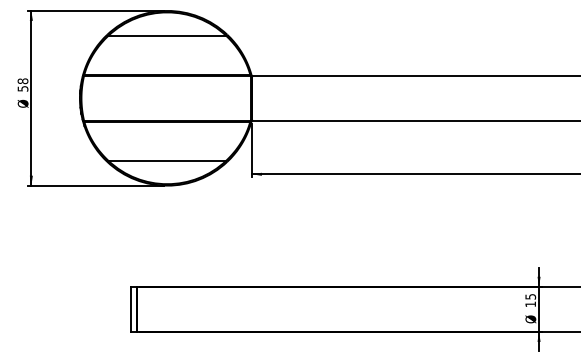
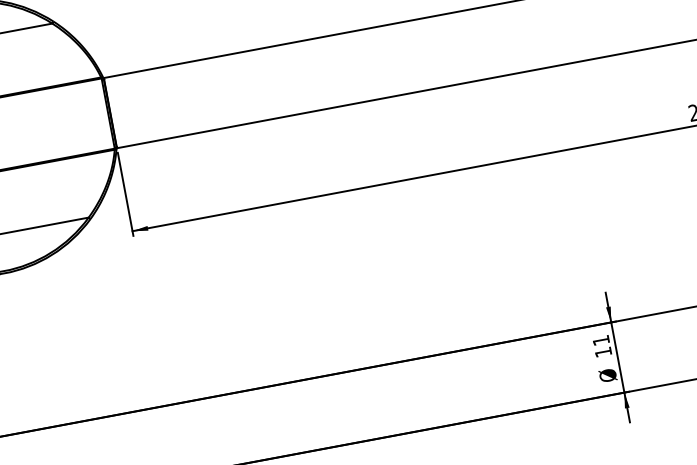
text: (530, 296) -> (600, 340), 15 -> 11

